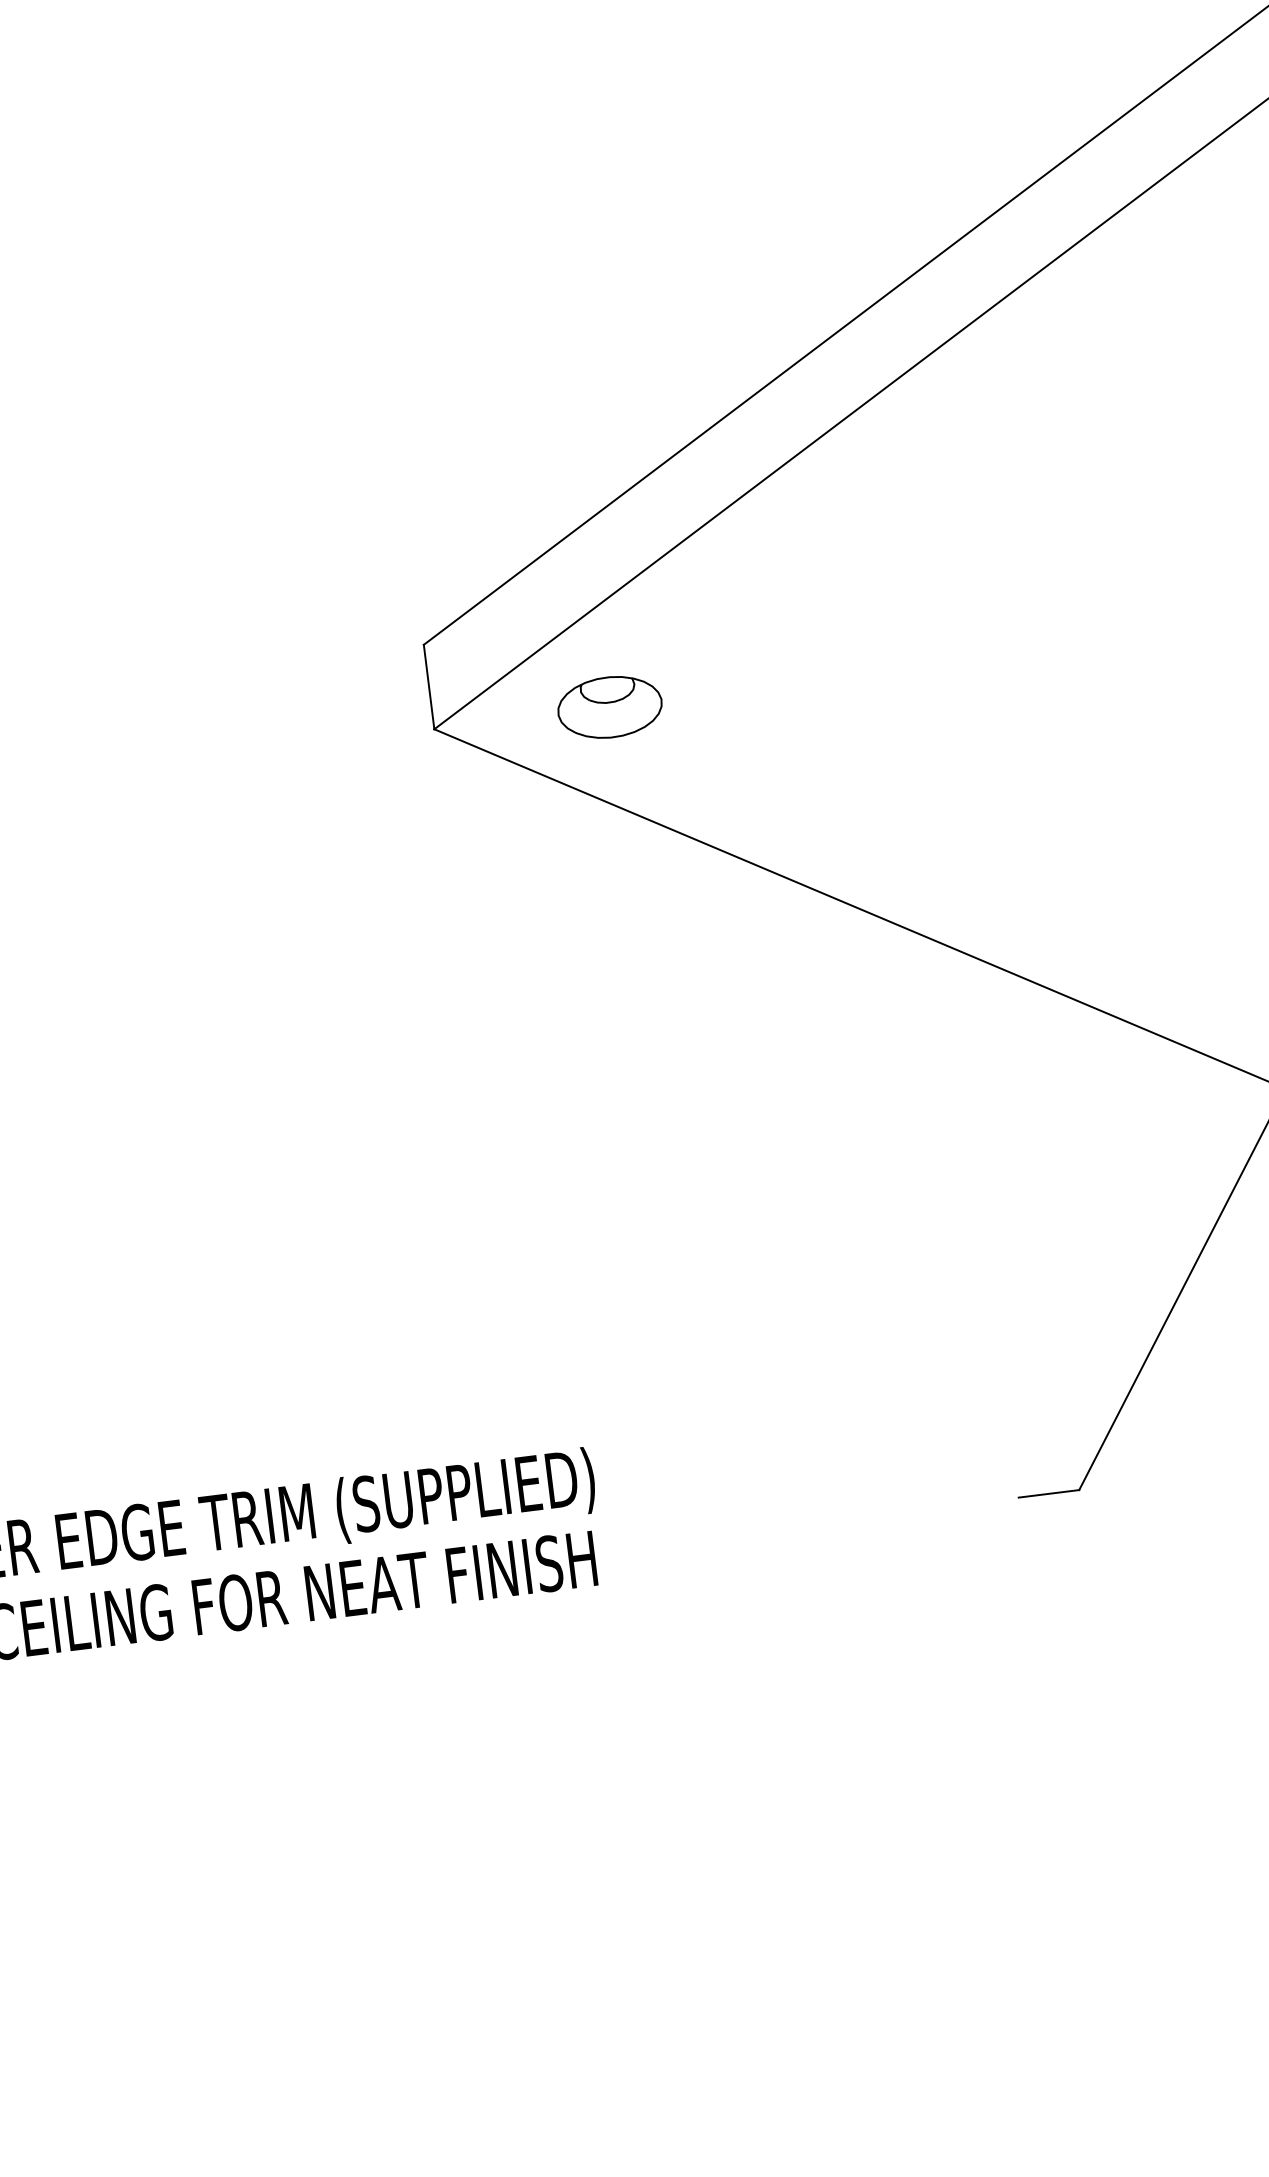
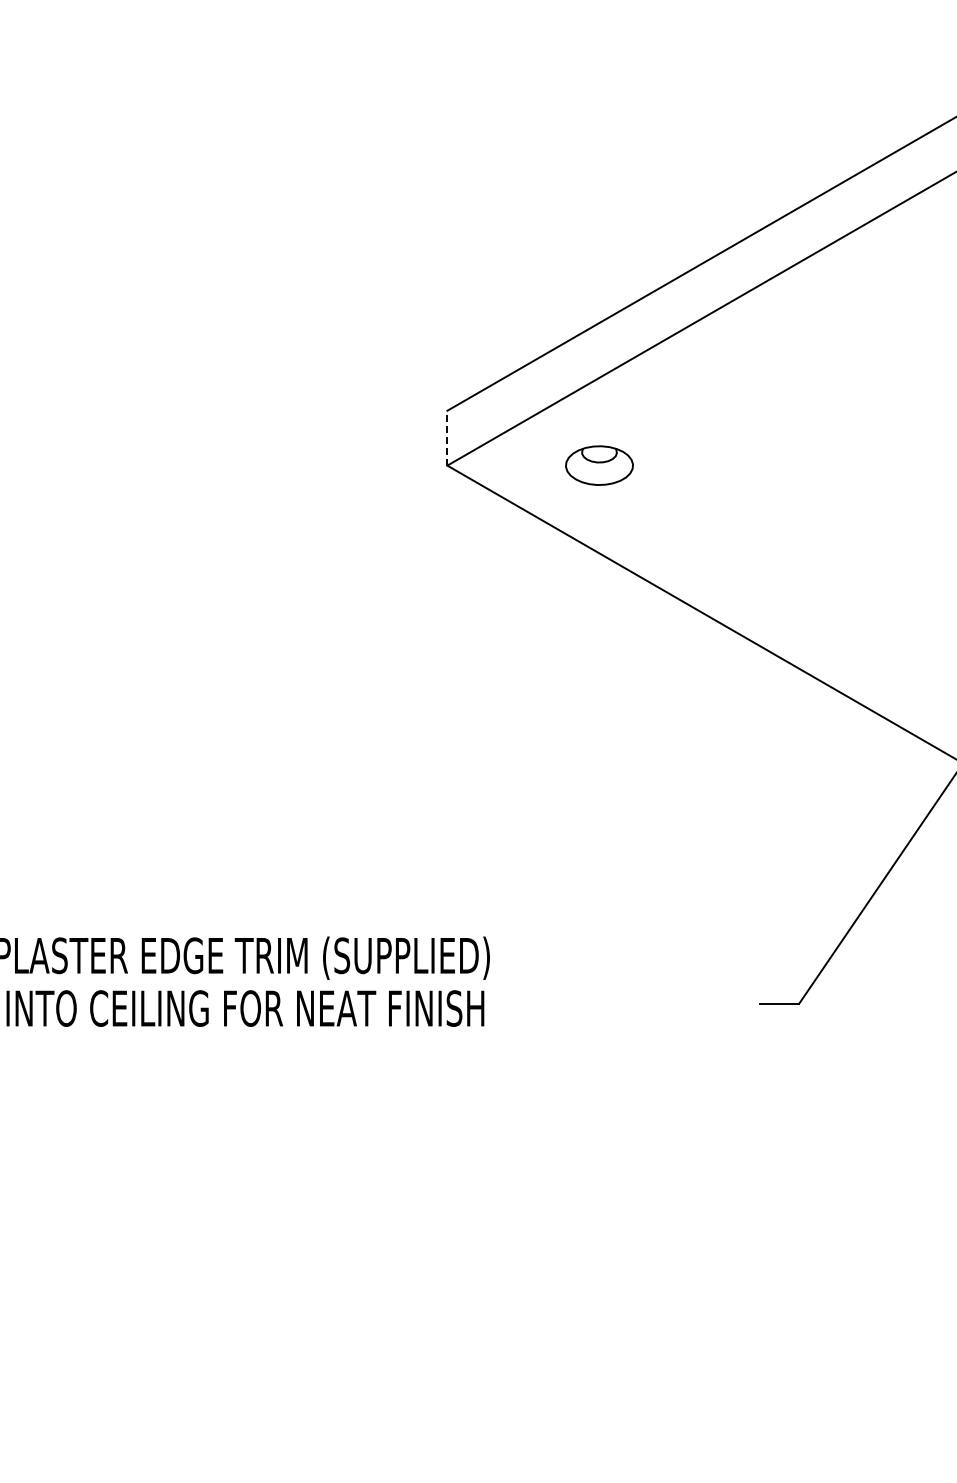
line: (429, 685) -> (447, 437), solid -> dashed
part: (610, 707) -> (599, 465), moved

